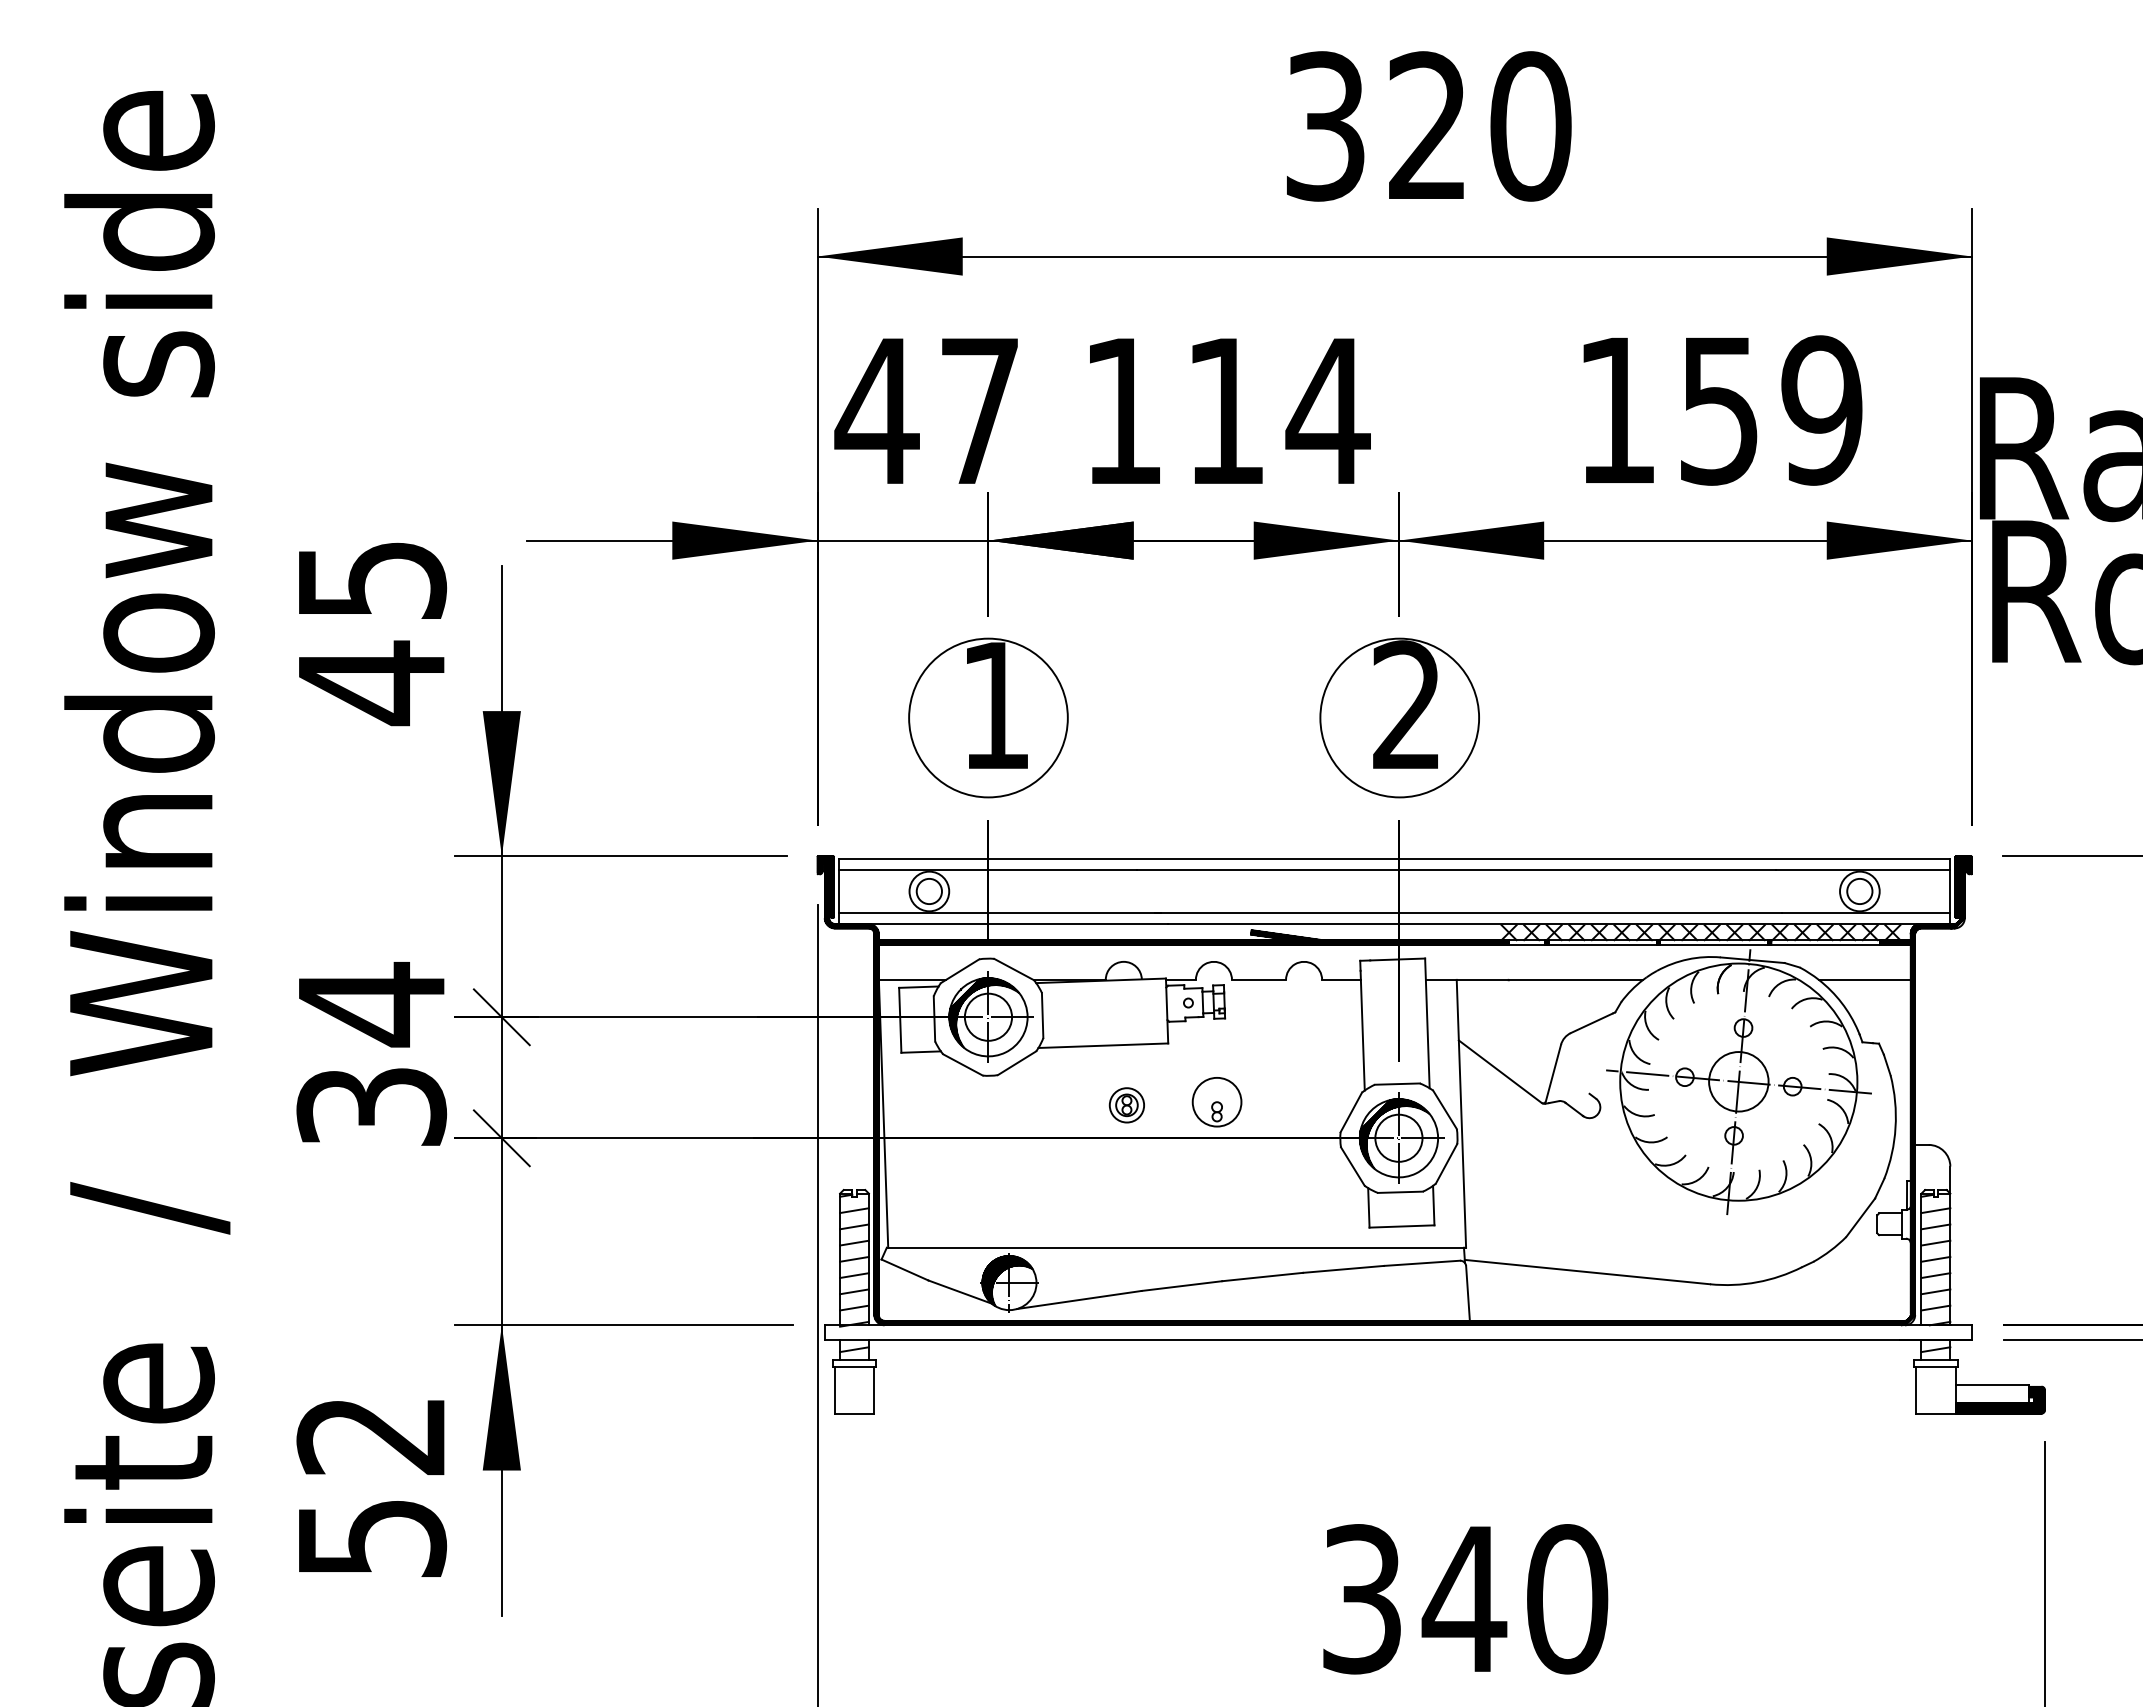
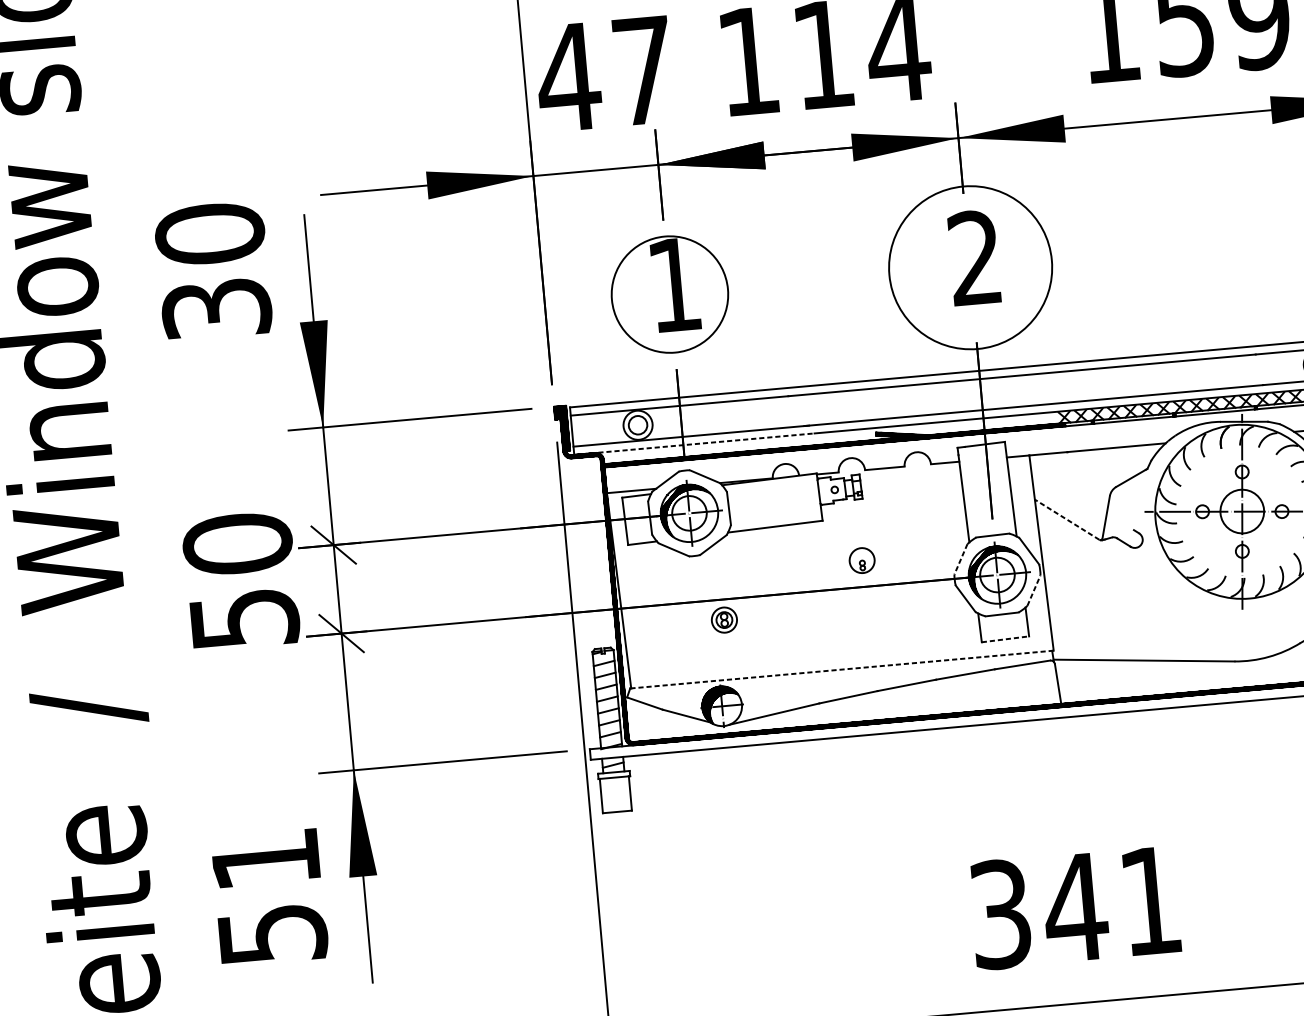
text: (371, 632) -> (213, 272), 45 -> 30
circle: (1399, 717) -> (970, 267), size x1.4
line: (1004, 923) -> (695, 443), solid -> dashed
text: (371, 1053) -> (240, 580), 34 -> 50
line: (1500, 1071) -> (1067, 519), solid -> dashed
part: (1216, 1102) -> (861, 560), size x0.7
part: (1126, 1105) -> (724, 620), moved
line: (1351, 1112) -> (961, 559), solid -> dashed
line: (1446, 1163) -> (1033, 590), solid -> dashed
line: (1402, 1226) -> (1005, 639), solid -> dashed
line: (1177, 1247) -> (842, 669), solid -> dashed
text: (370, 1437) -> (265, 860), 52 -> 51
text: (1567, 1599) -> (1150, 901), 340 -> 341

